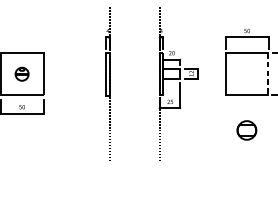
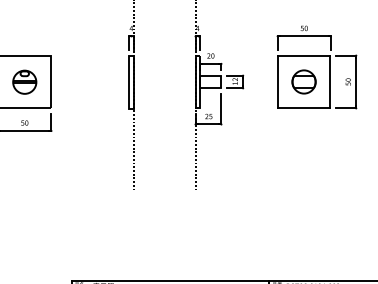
part: (21, 73) -> (24, 81), size x1.43
line: (268, 74) -> (330, 82), dashed -> solid
part: (246, 130) -> (303, 81), moved

